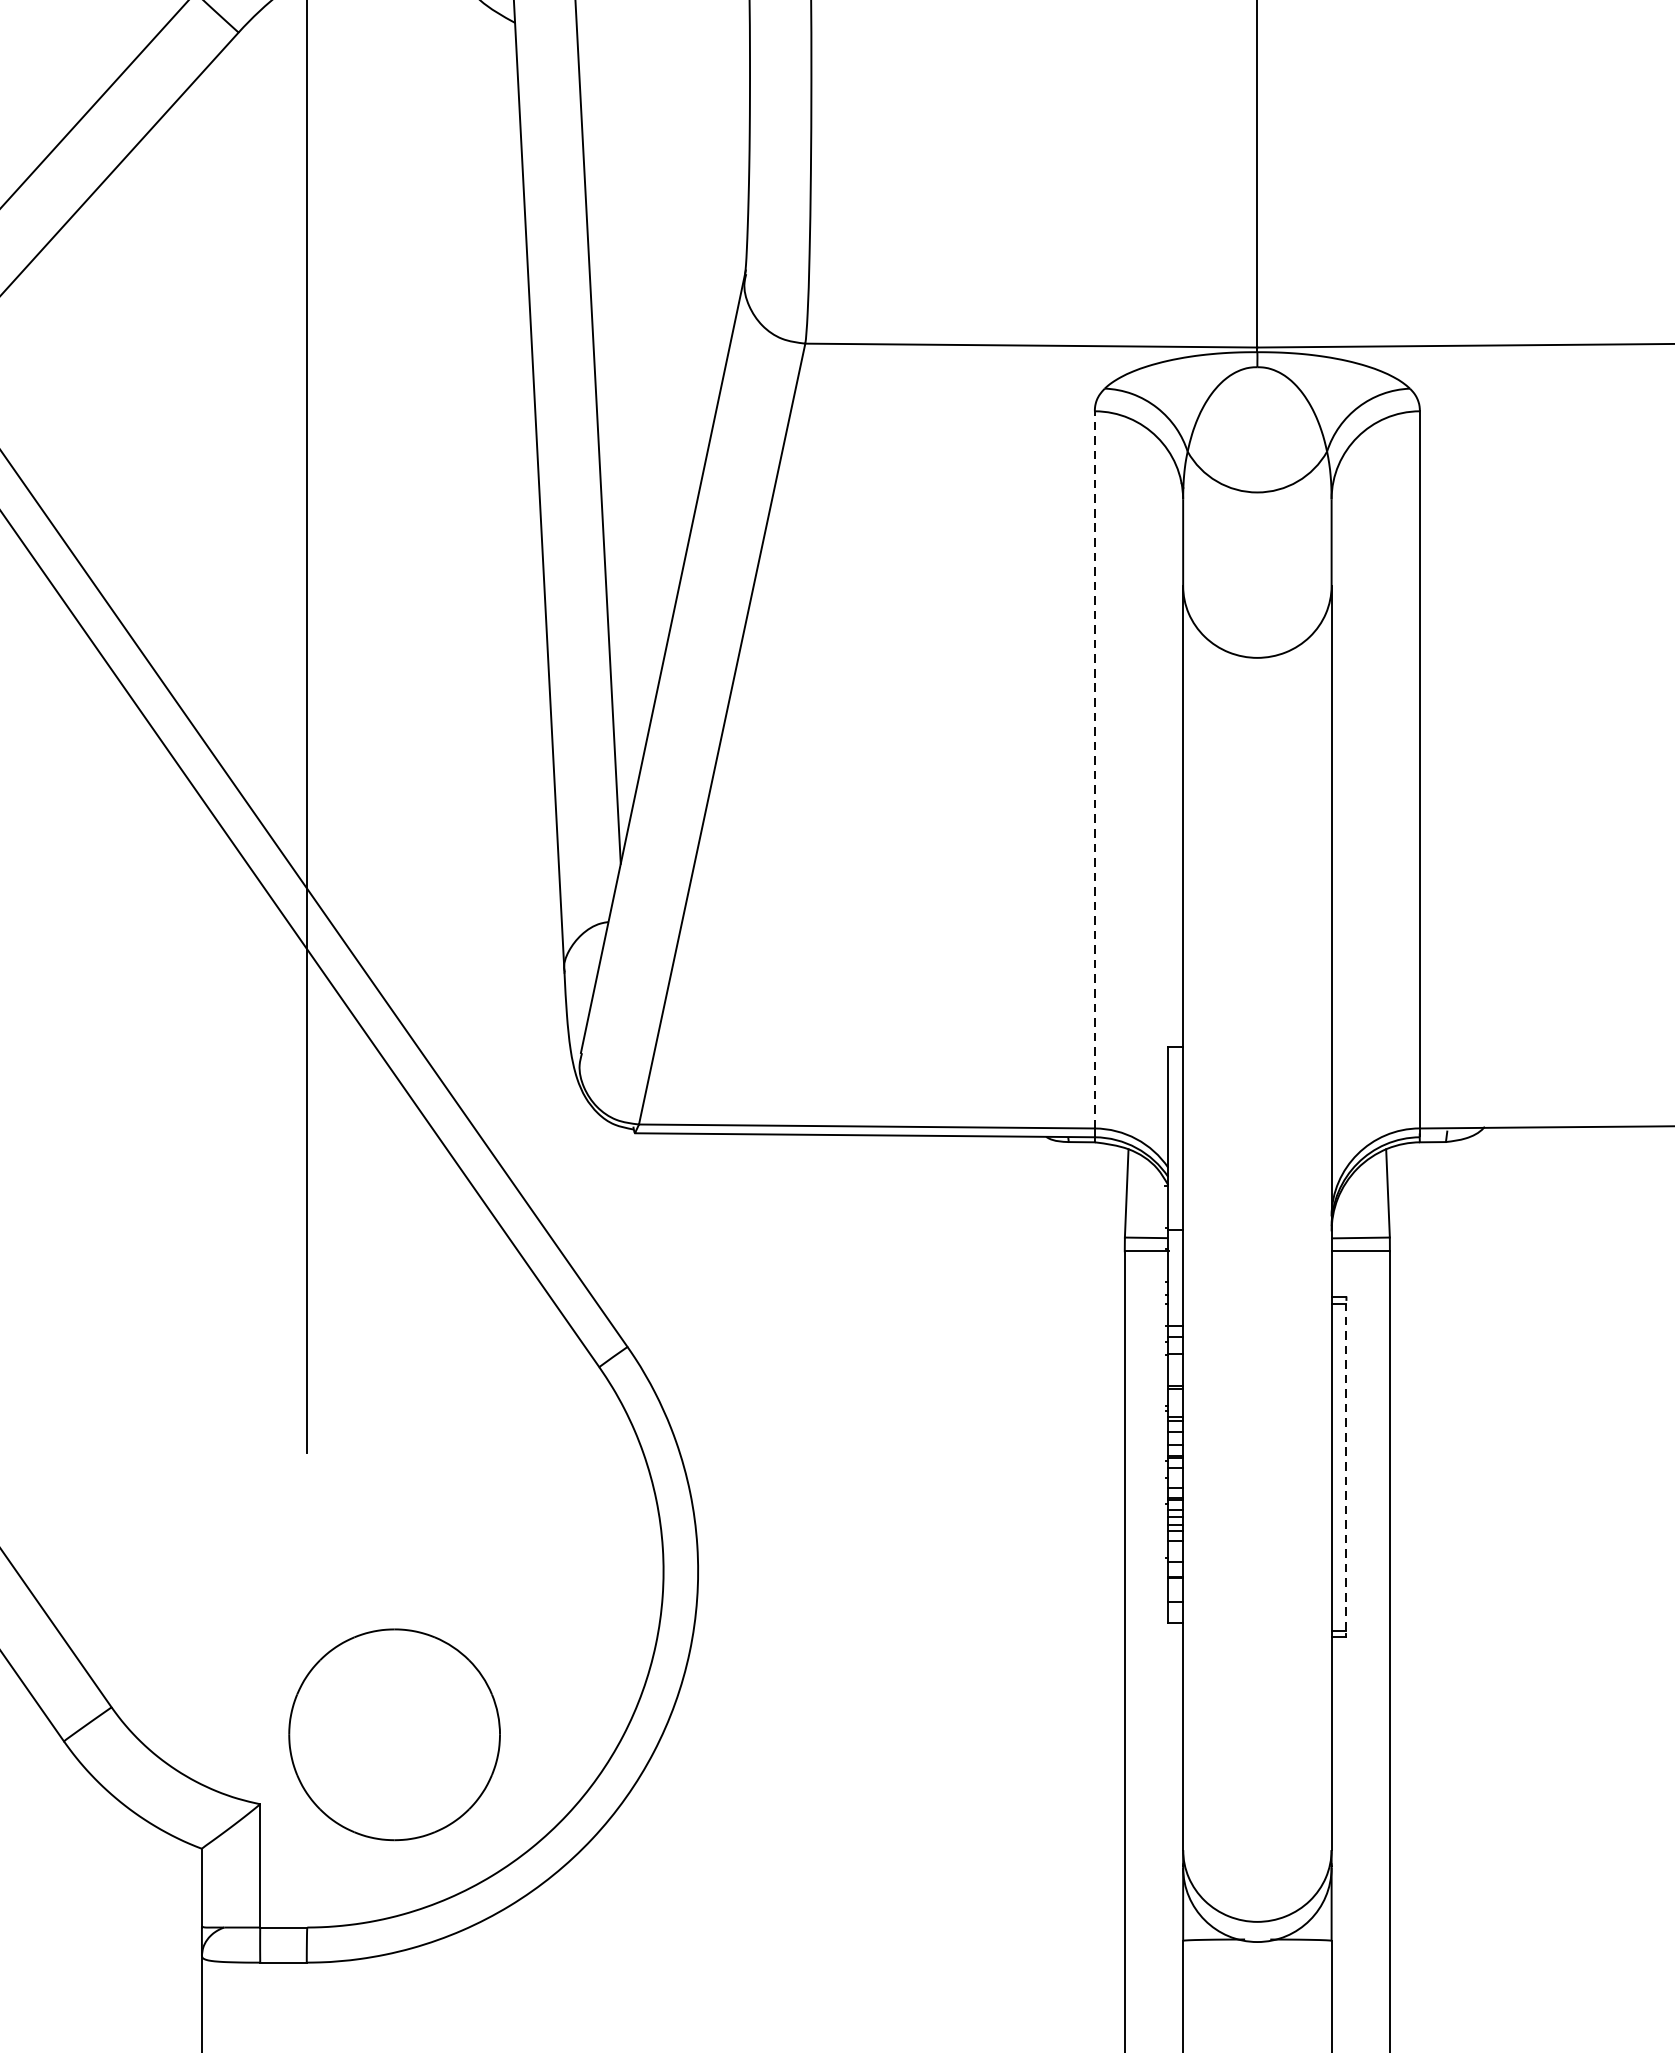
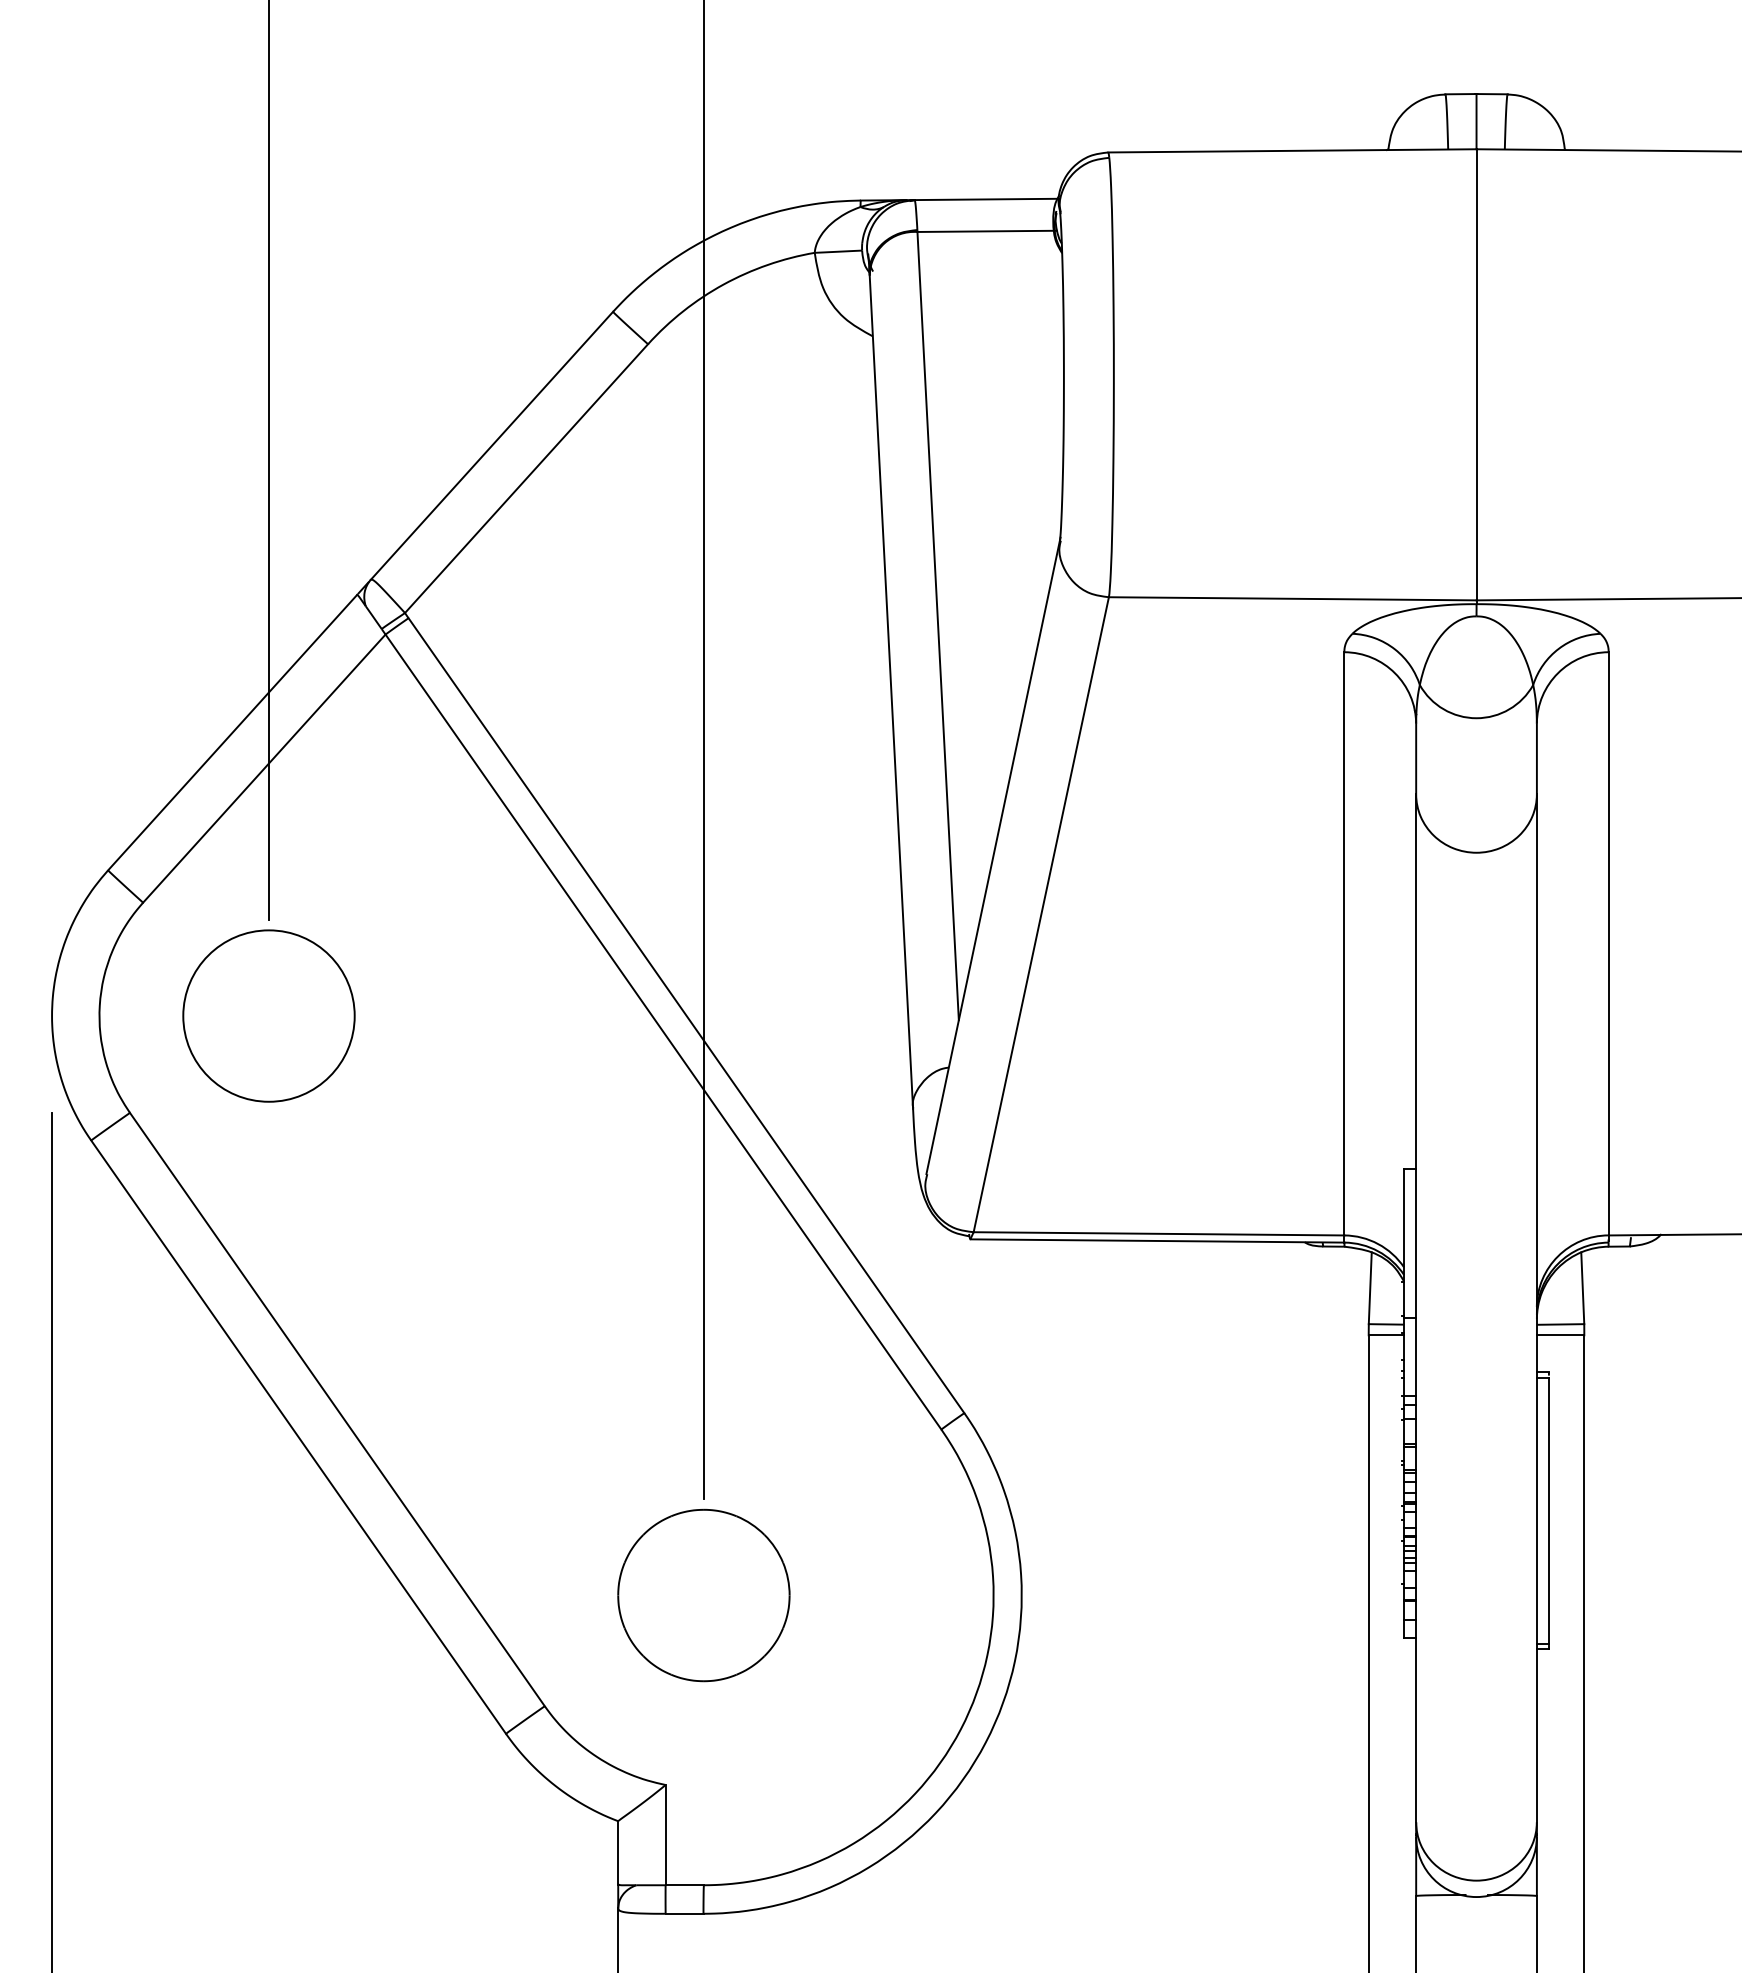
line: (1095, 769) -> (1344, 943), dashed -> solid
line: (1345, 1467) -> (1548, 1511), dashed -> solid
part: (394, 1734) -> (703, 1595), moved

